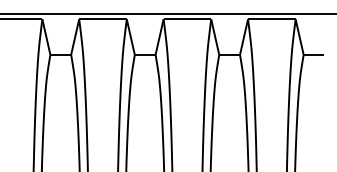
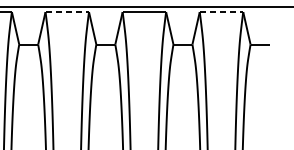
line: (103, 19) -> (67, 12), solid -> dashed
line: (271, 19) -> (221, 12), solid -> dashed

